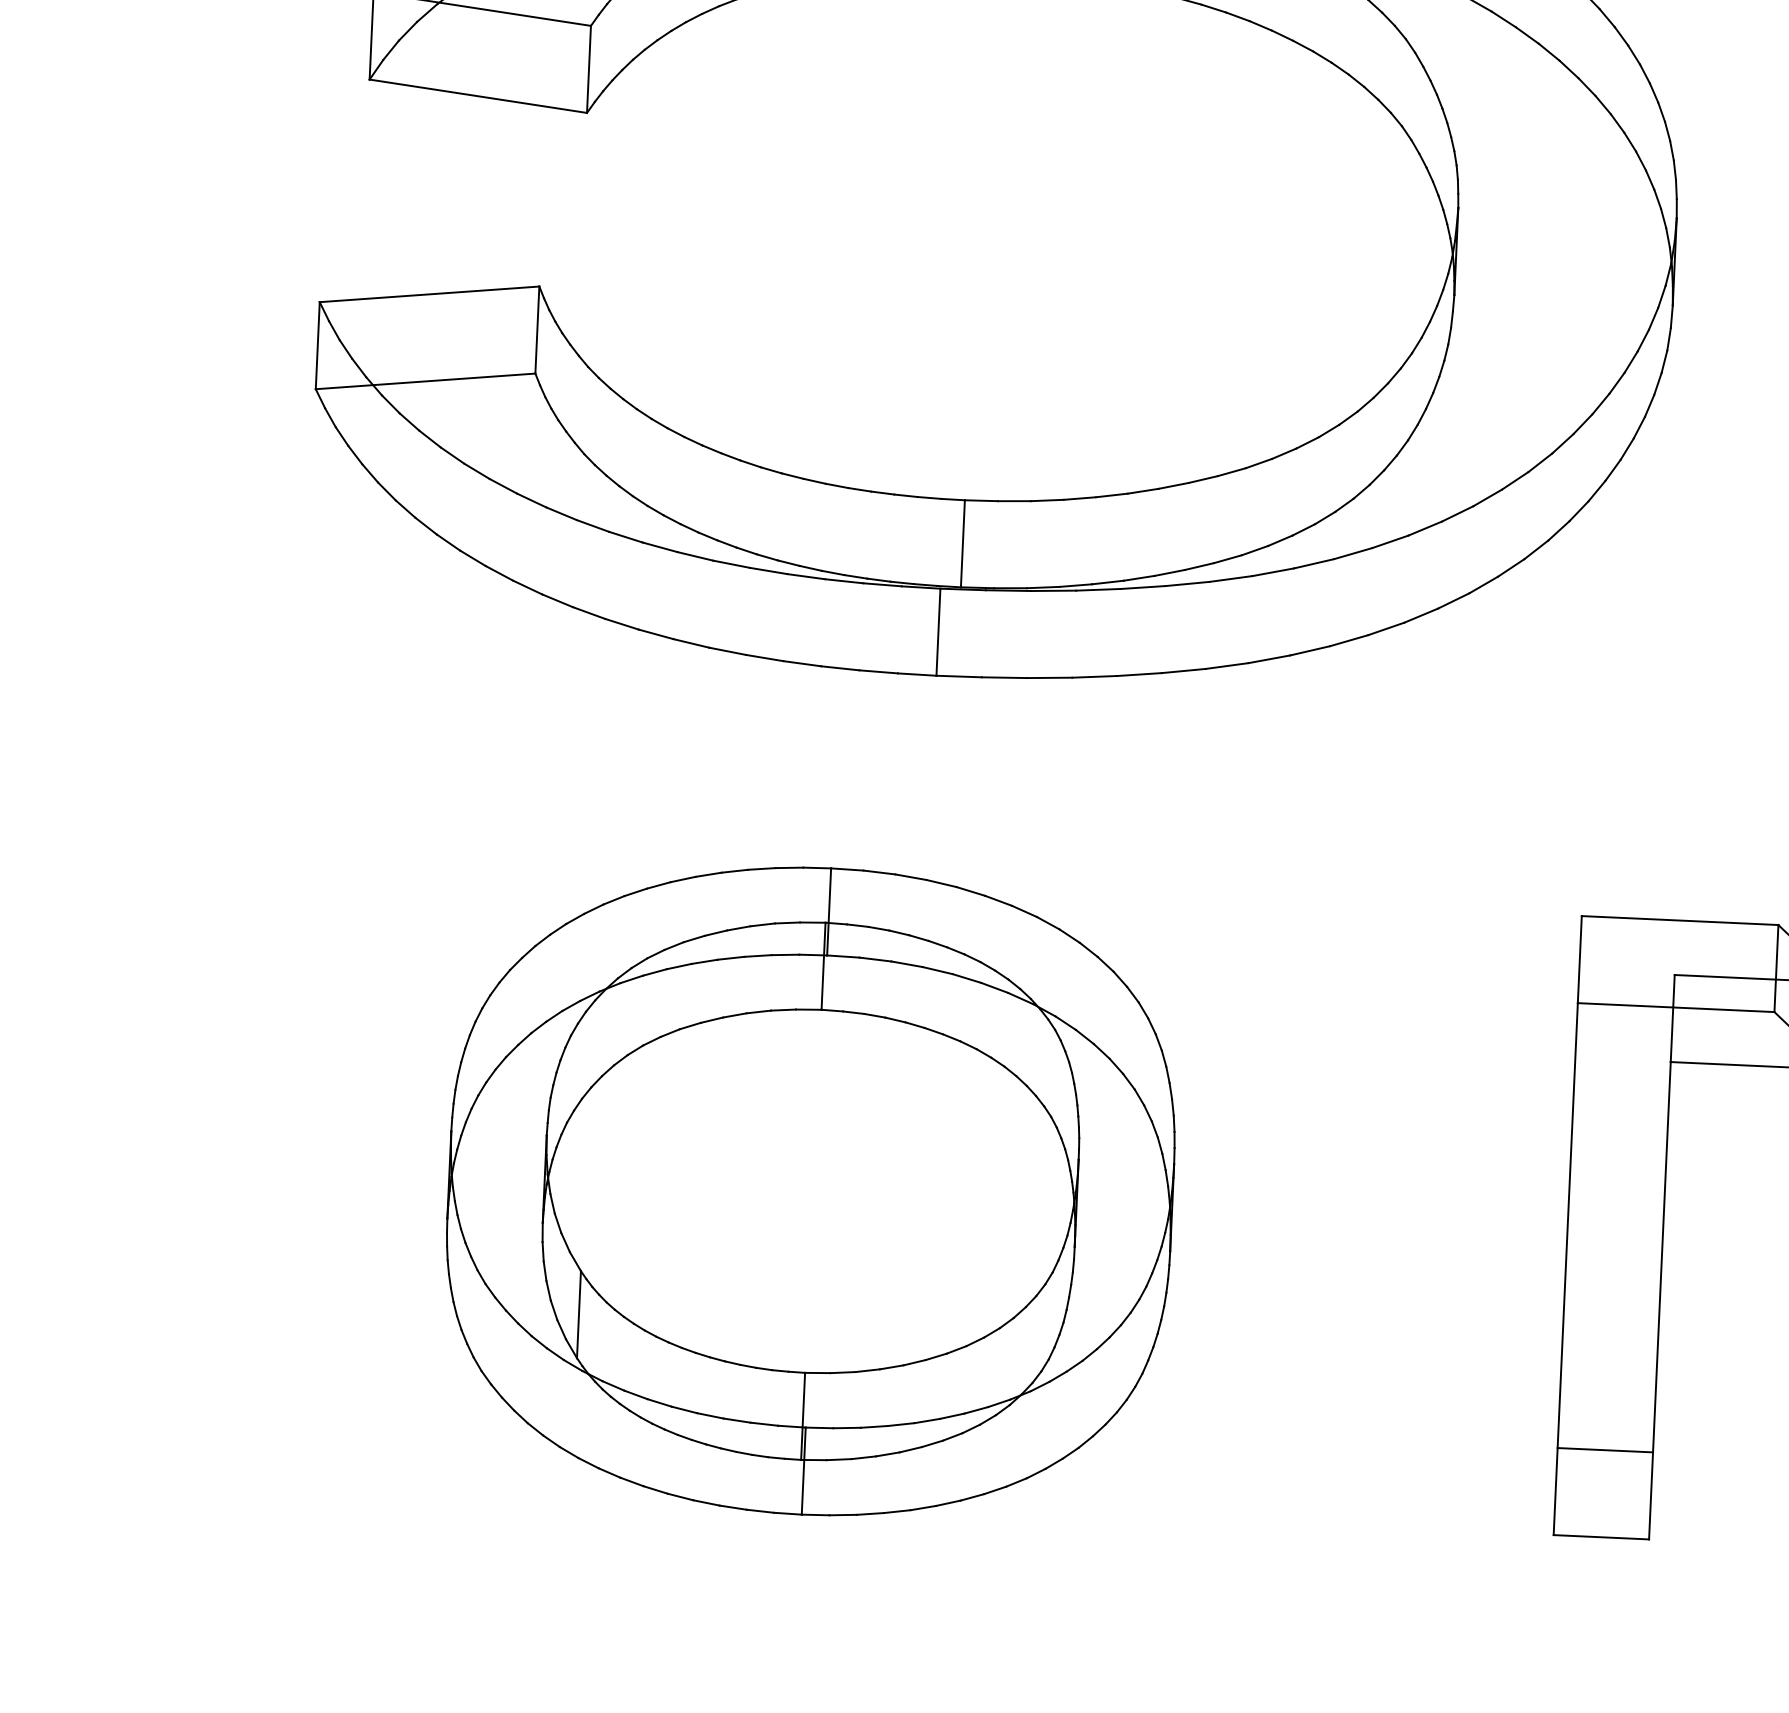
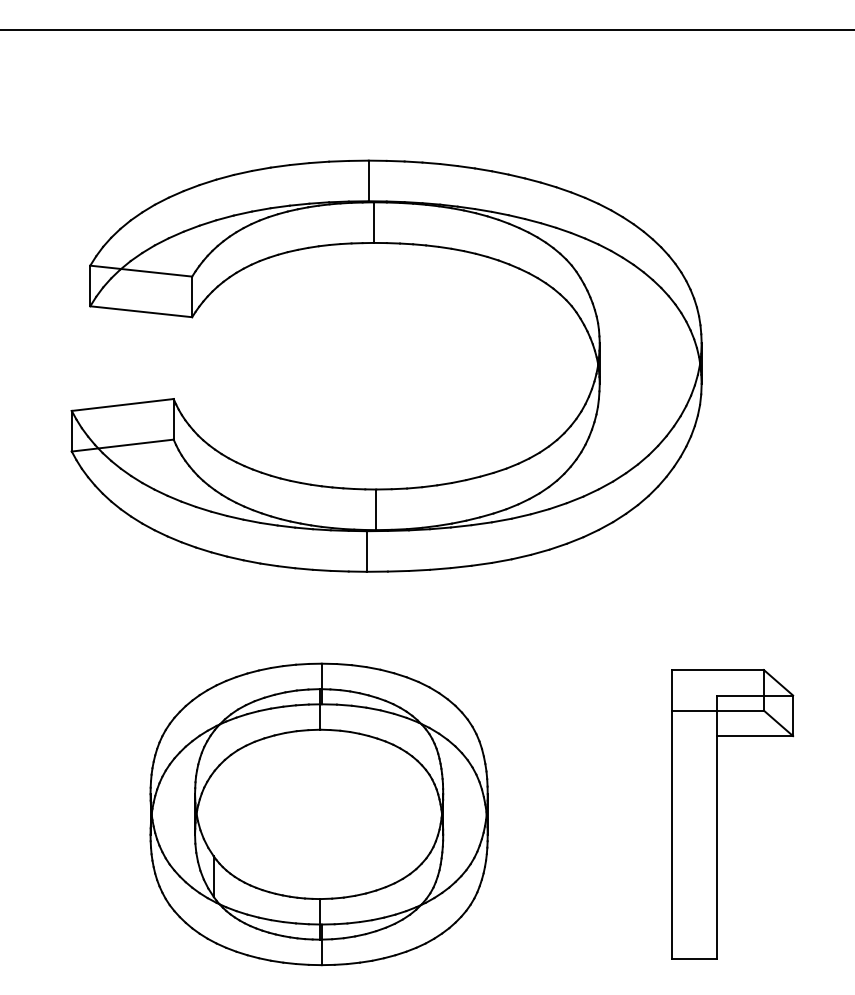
line: (1605, 1450) -> (694, 918), removed

